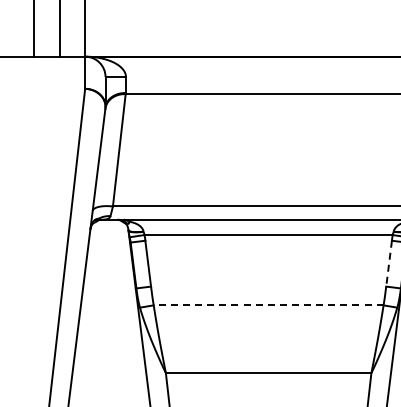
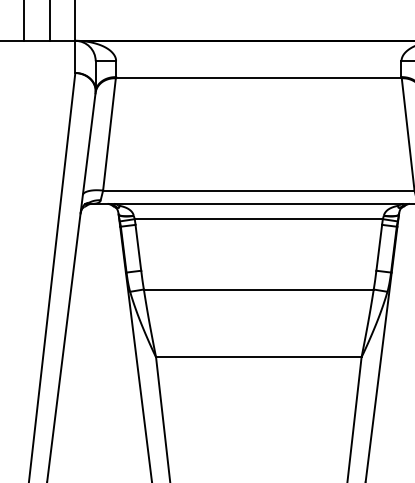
line: (389, 264) -> (379, 248), dashed -> solid
line: (268, 305) -> (258, 289), dashed -> solid

